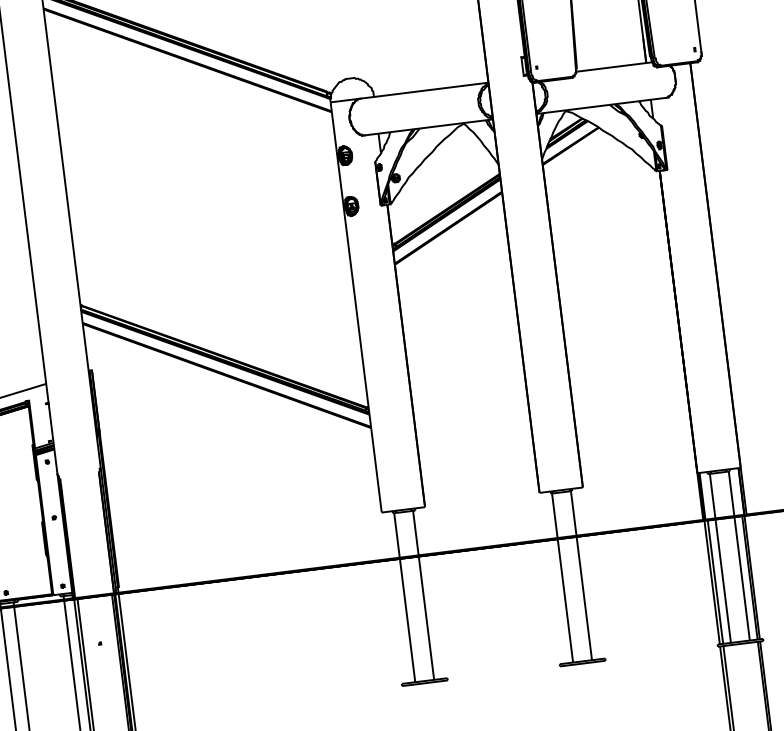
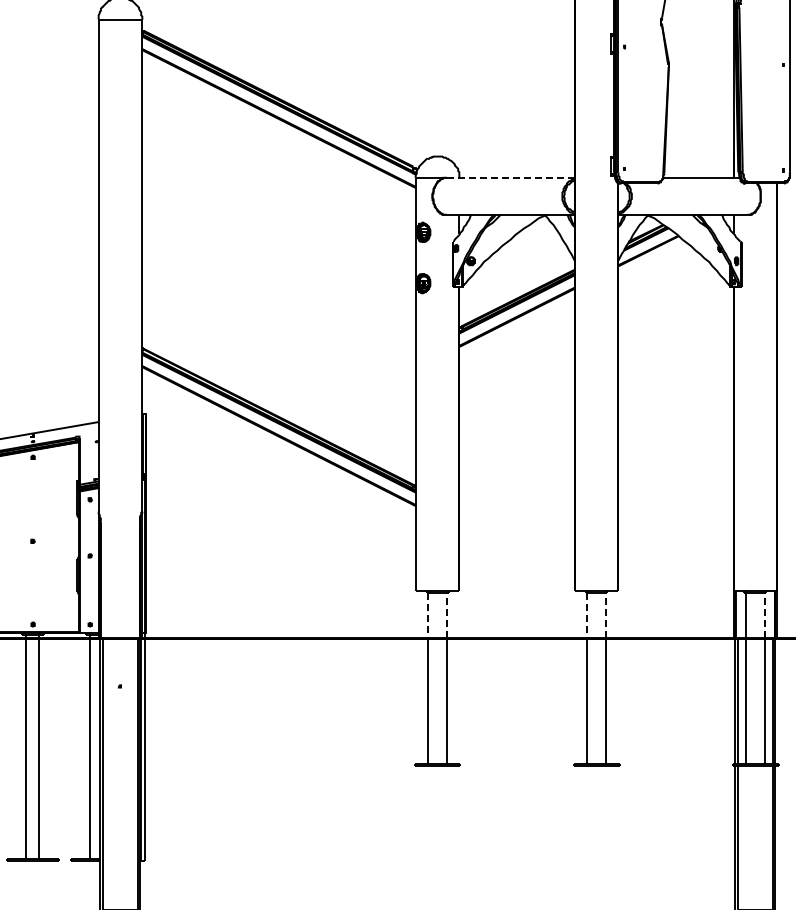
line: (424, 90) -> (510, 177), solid -> dashed
line: (731, 493) -> (765, 615), solid -> dashed
line: (574, 513) -> (606, 615), solid -> dashed
line: (555, 516) -> (587, 616), solid -> dashed
line: (416, 532) -> (447, 615), solid -> dashed
line: (397, 536) -> (428, 616), solid -> dashed

